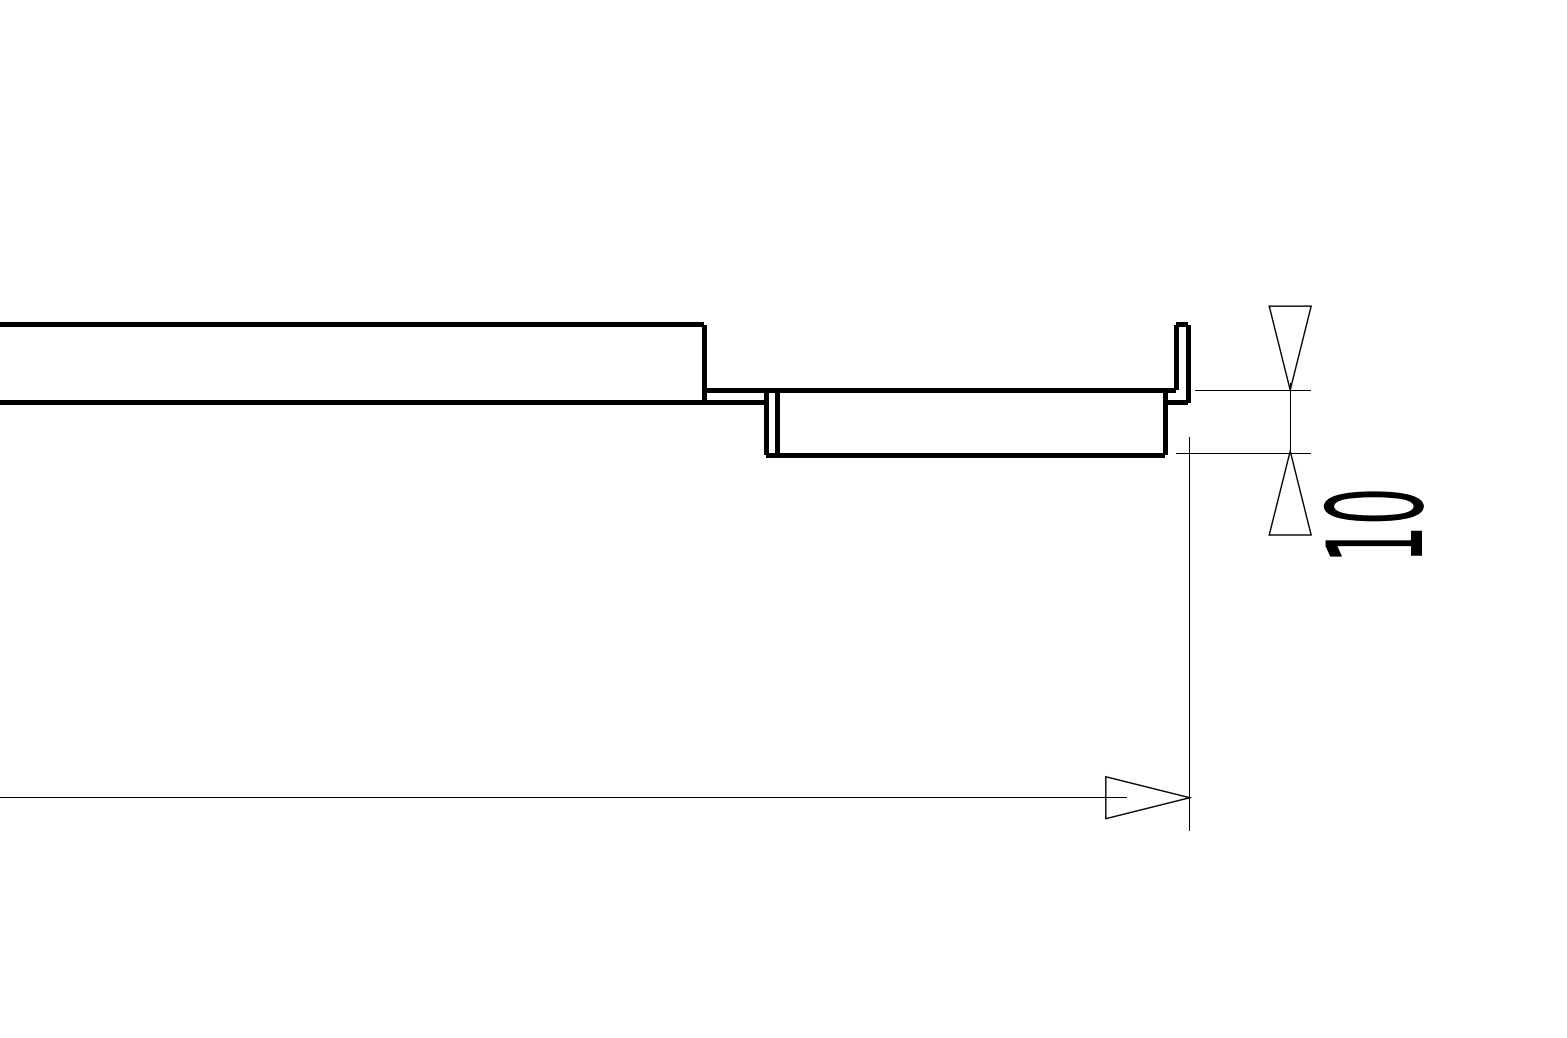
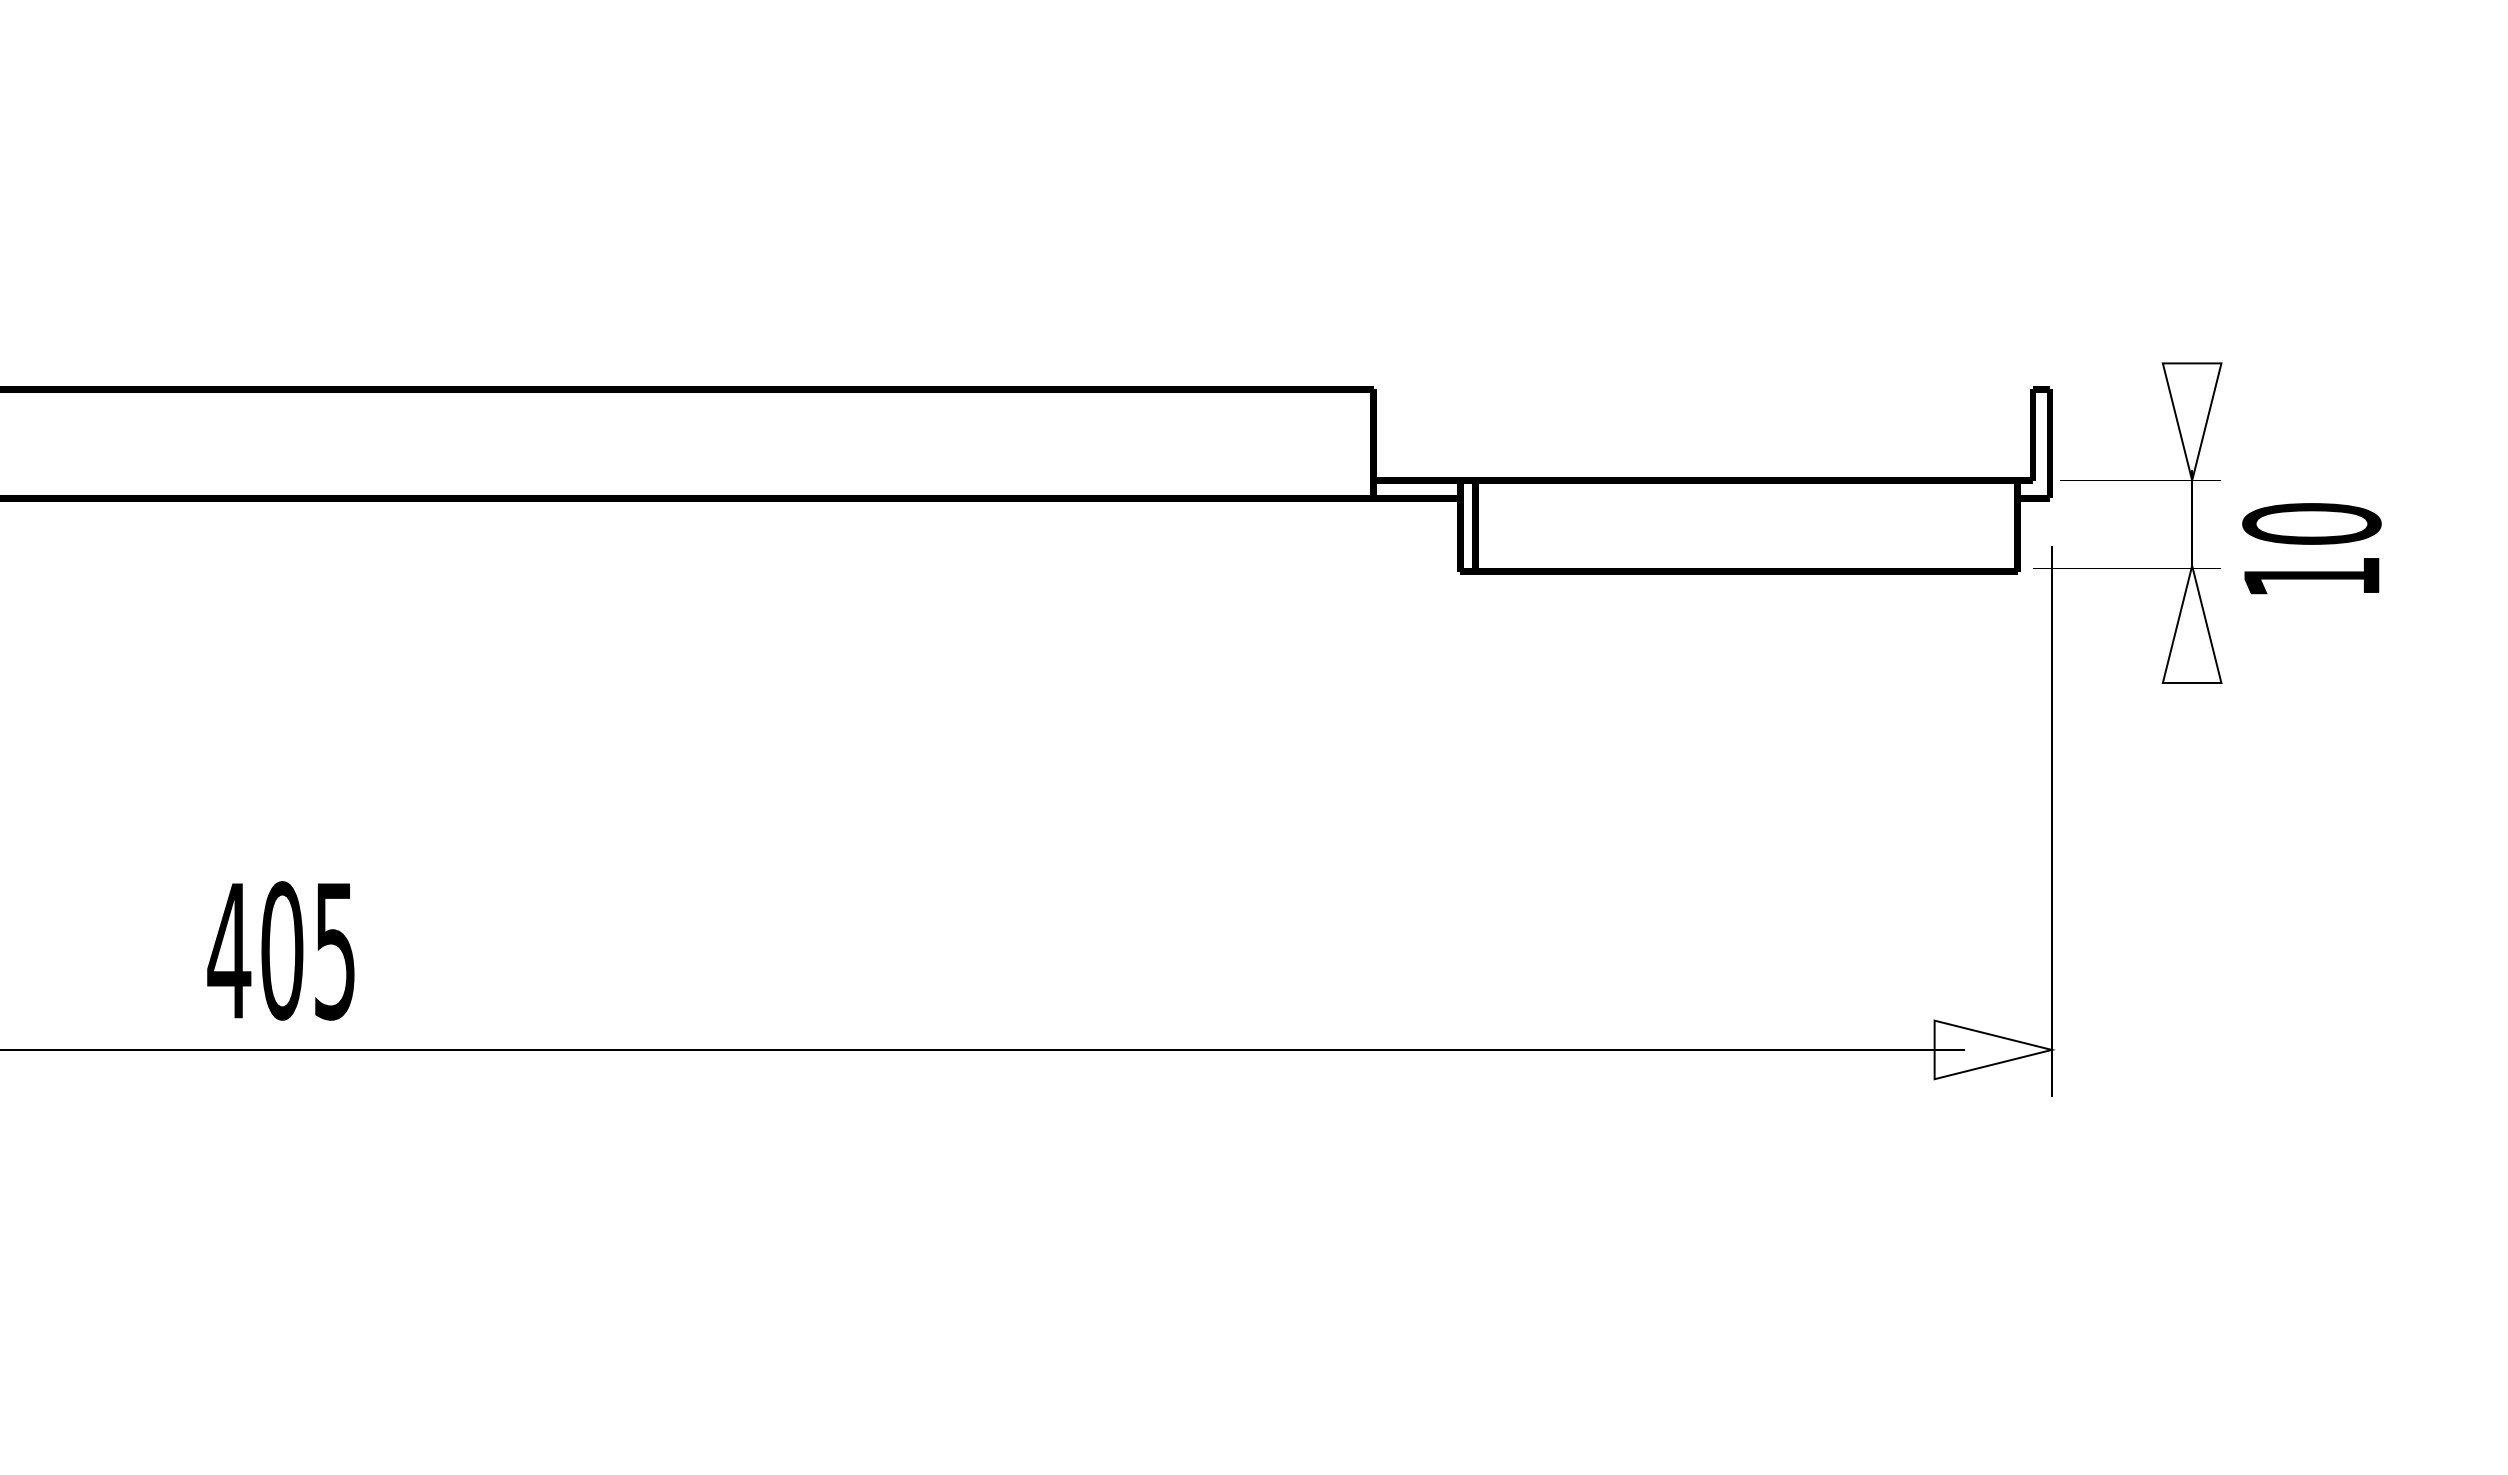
text: (1373, 523) -> (2311, 548), moved

